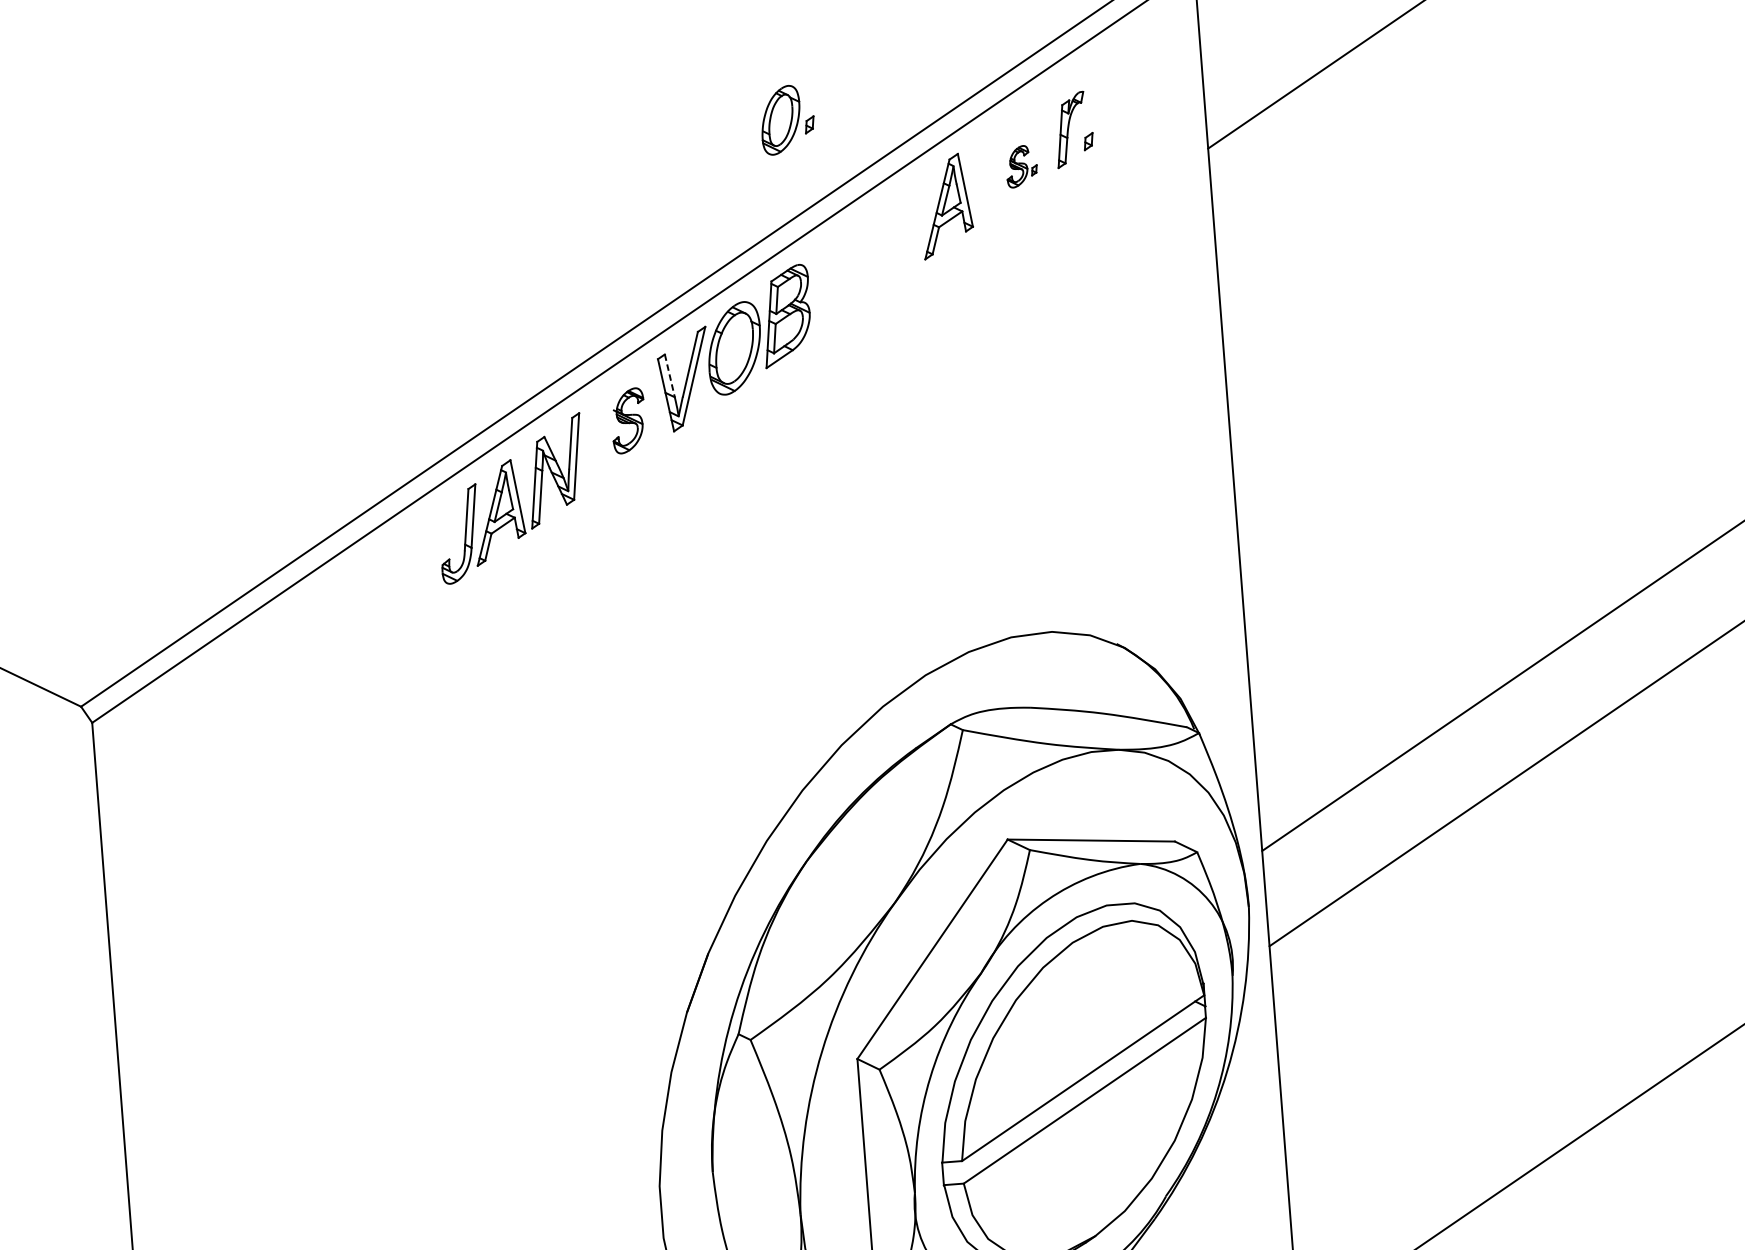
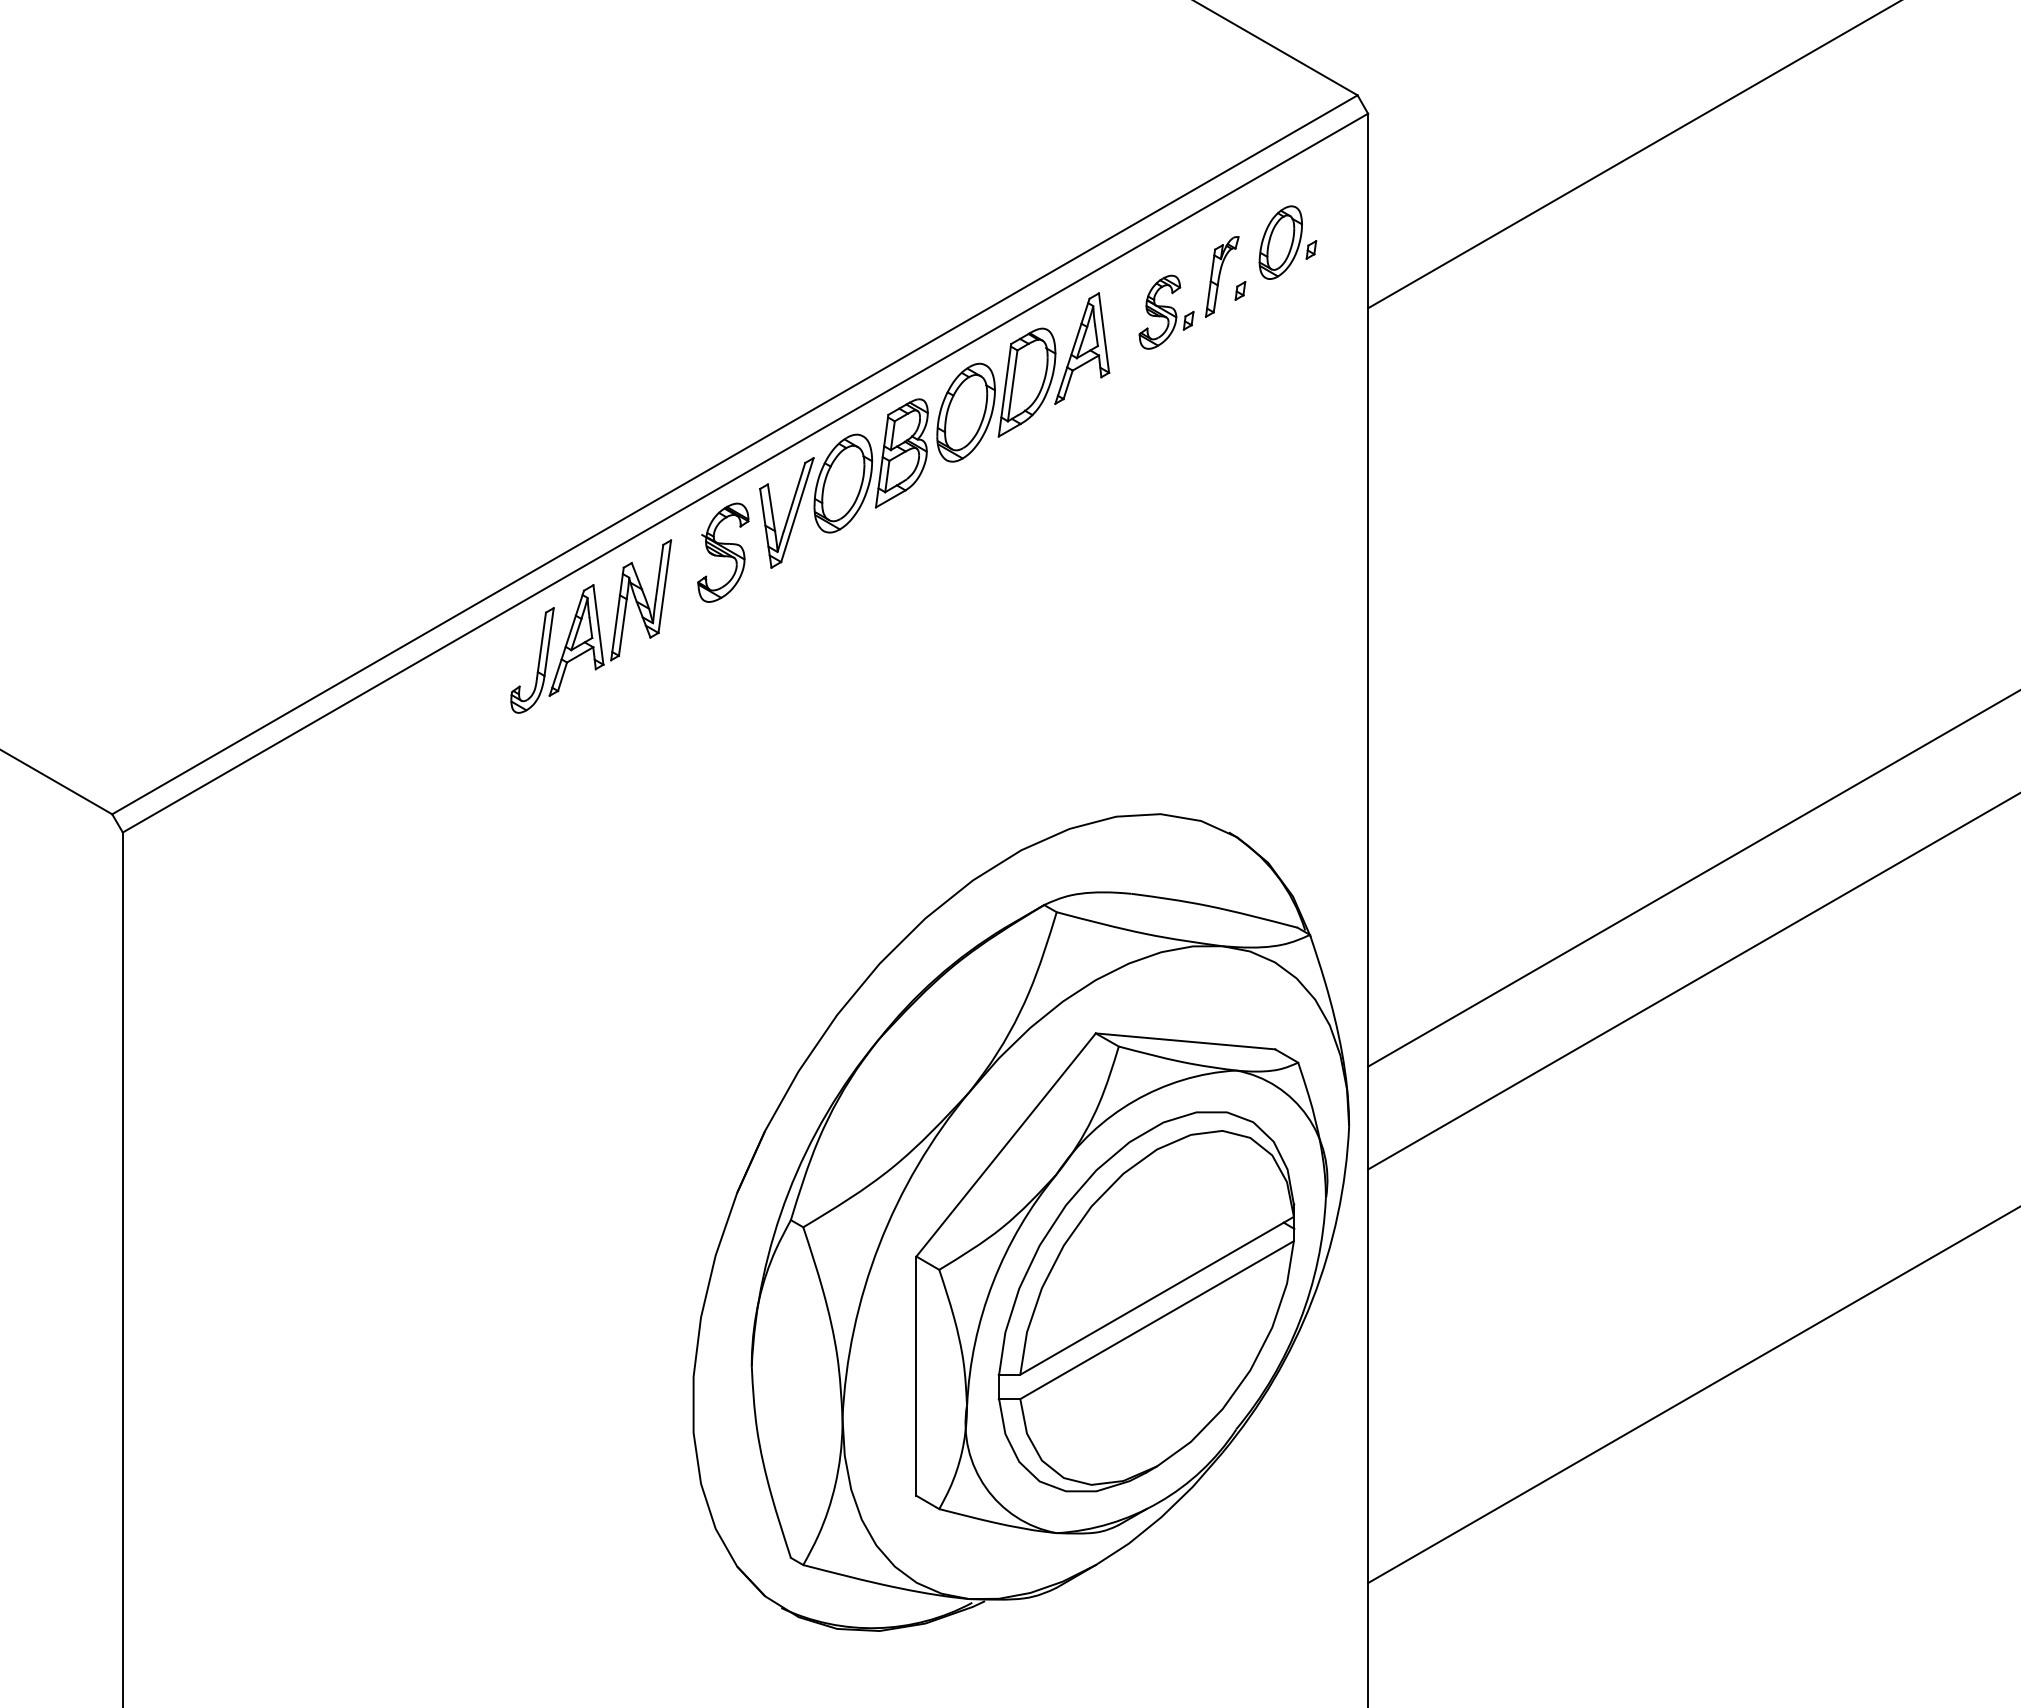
part: (787, 119) -> (1287, 242), moved
part: (1021, 165) -> (1166, 311), size x1.67
part: (870, 254) -> (996, 394), added
line: (669, 375) -> (771, 507), dashed -> solid
part: (628, 420) -> (723, 552), size x1.43

